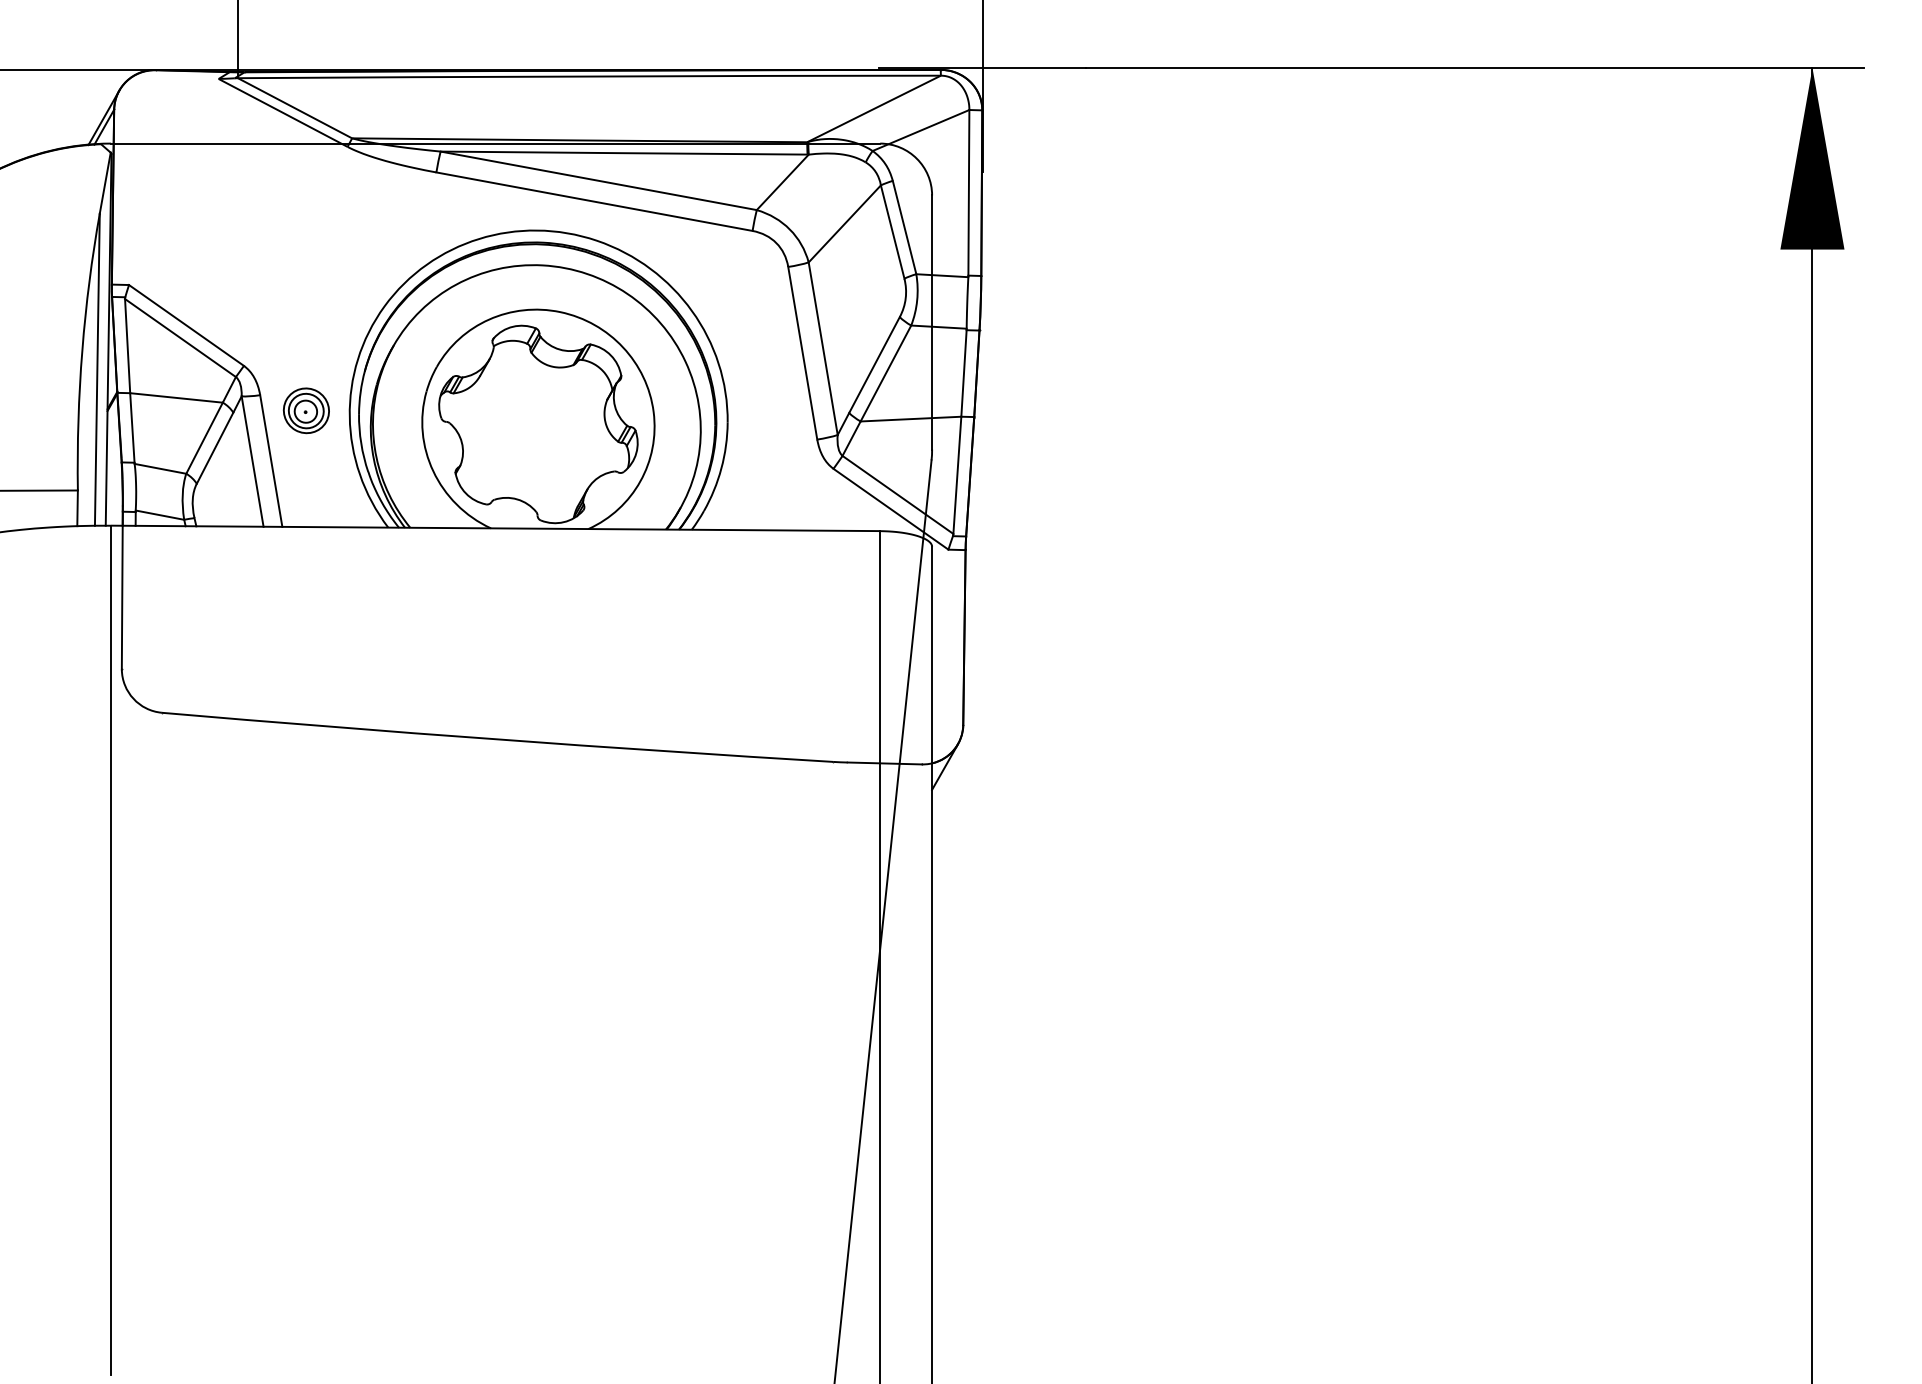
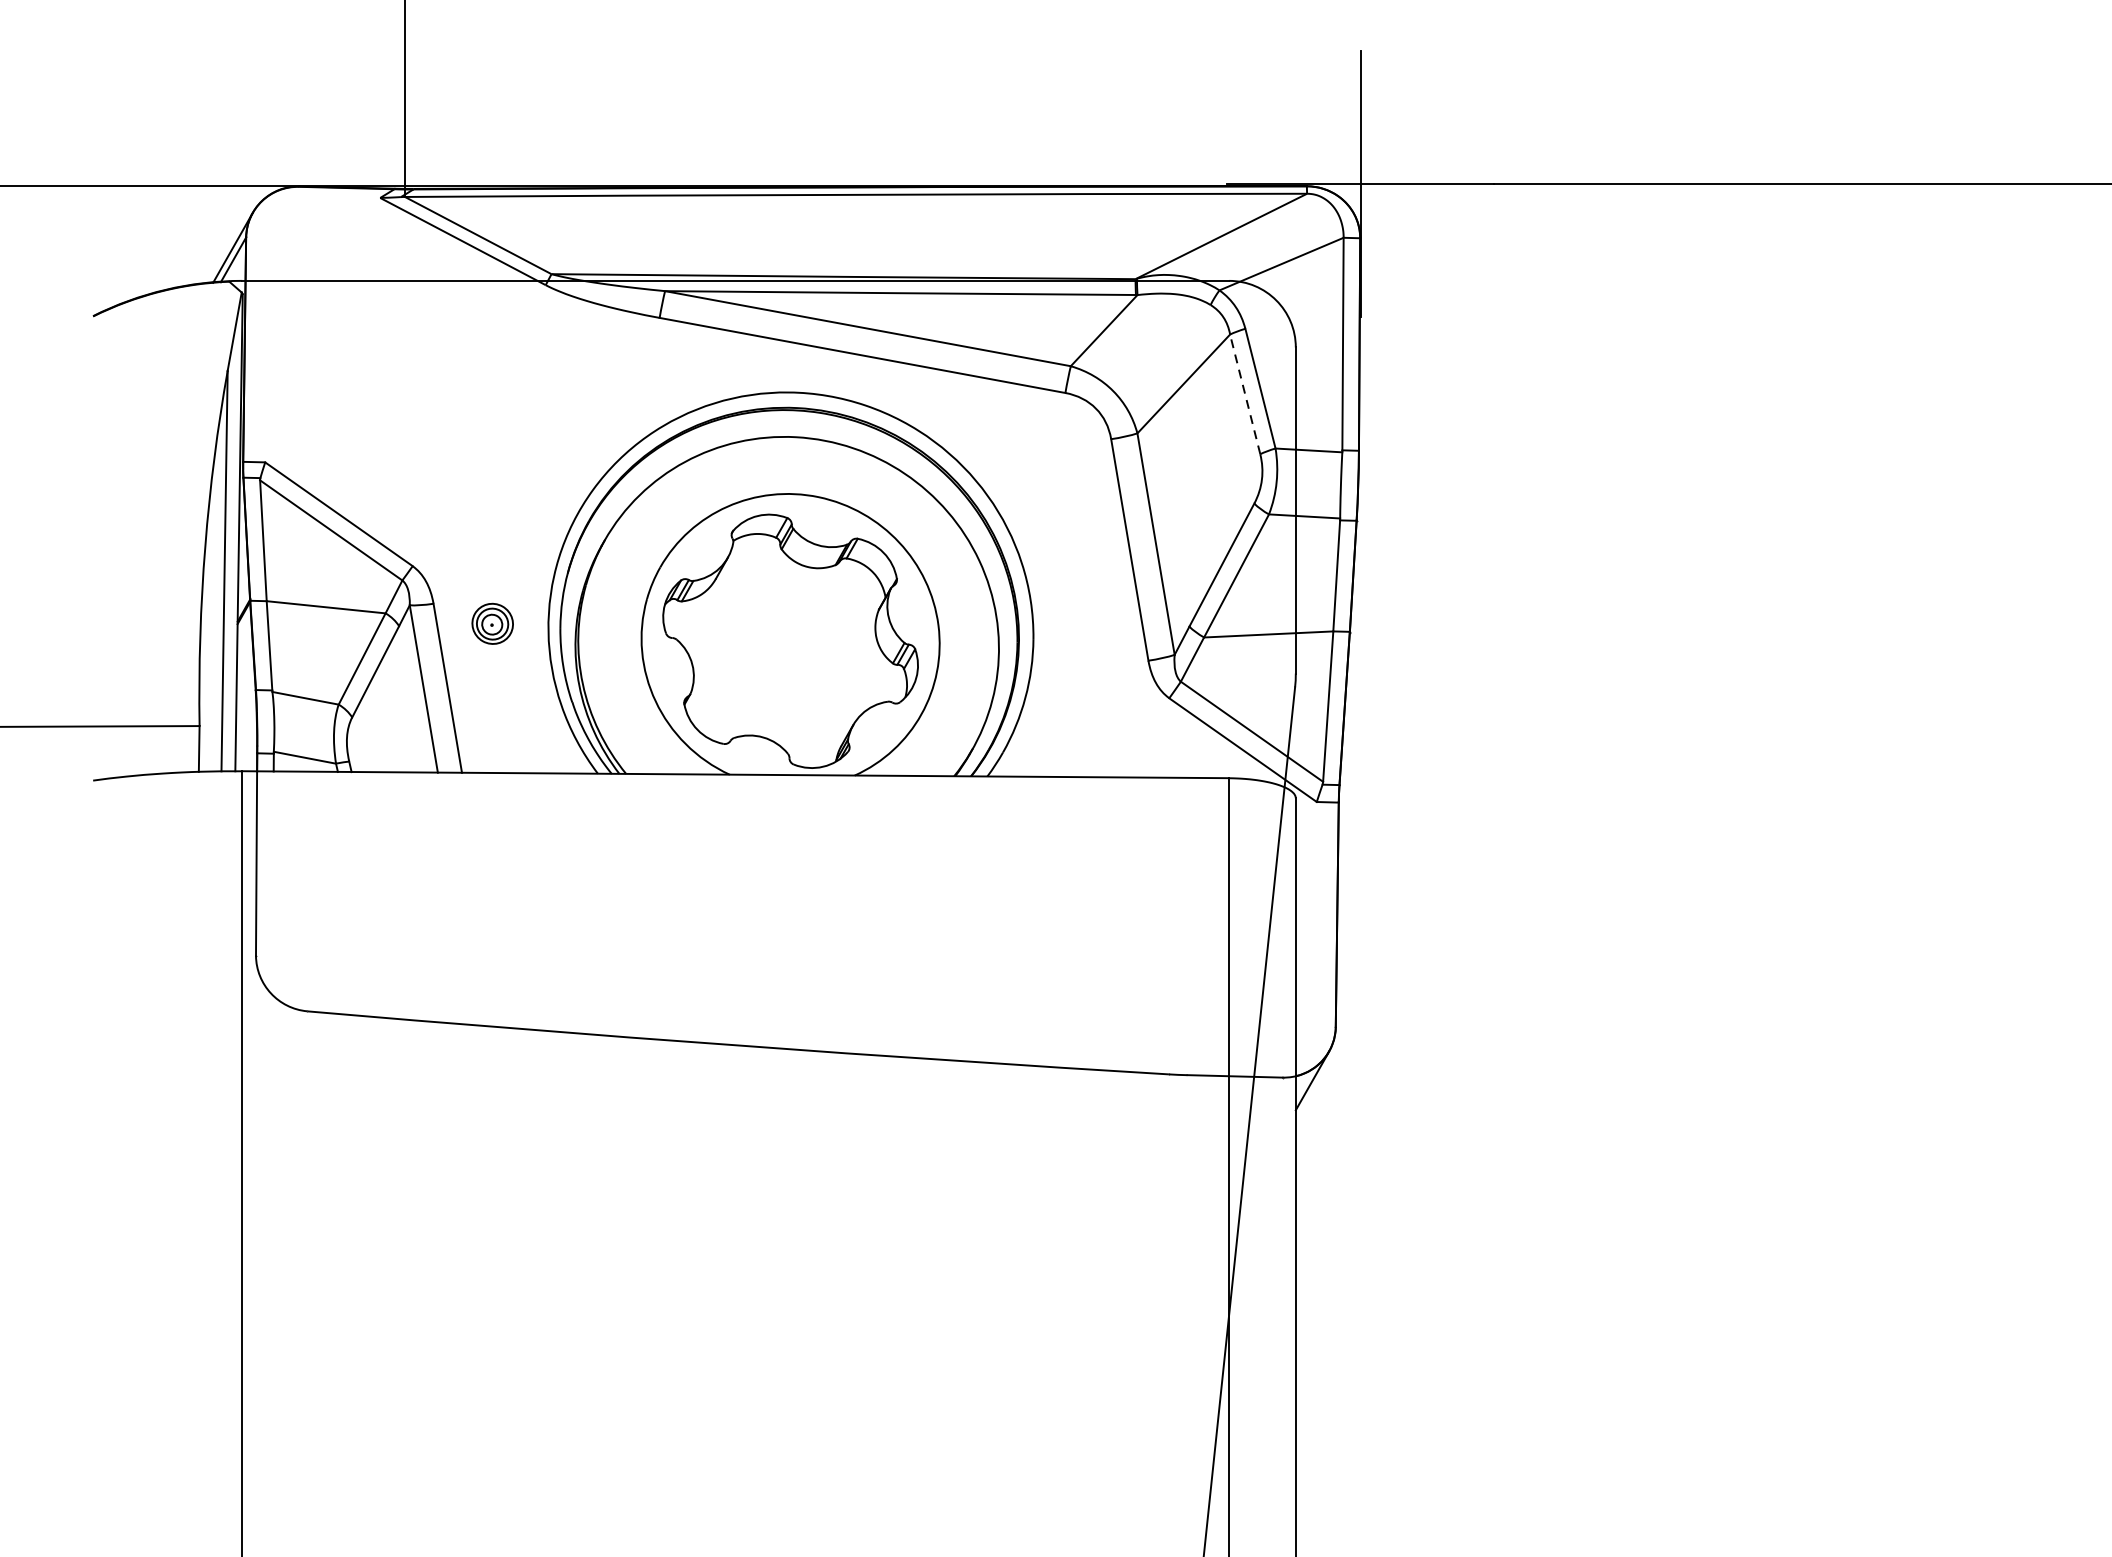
line: (892, 231) -> (1244, 393), solid -> dashed
part: (305, 410) -> (491, 623), size x0.7

